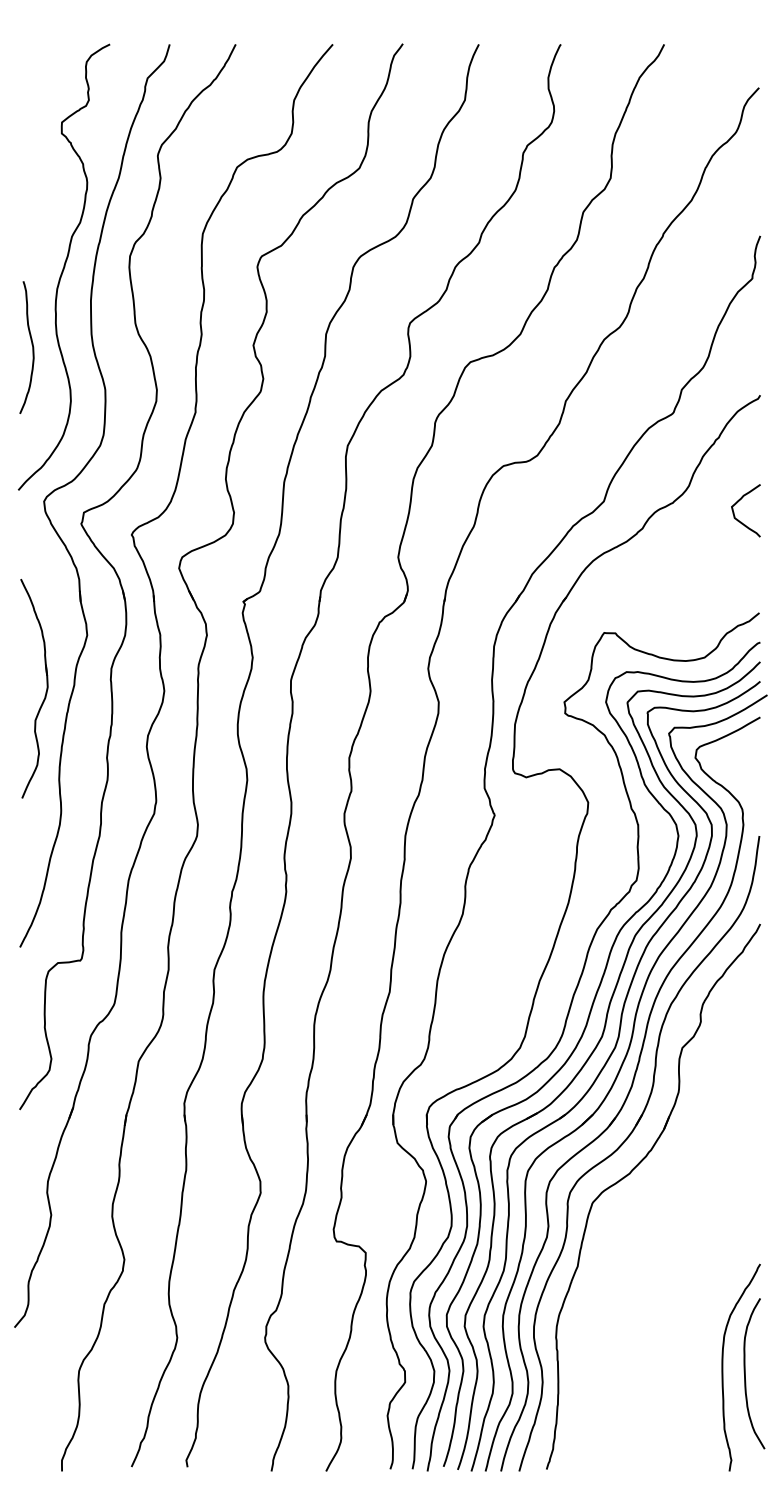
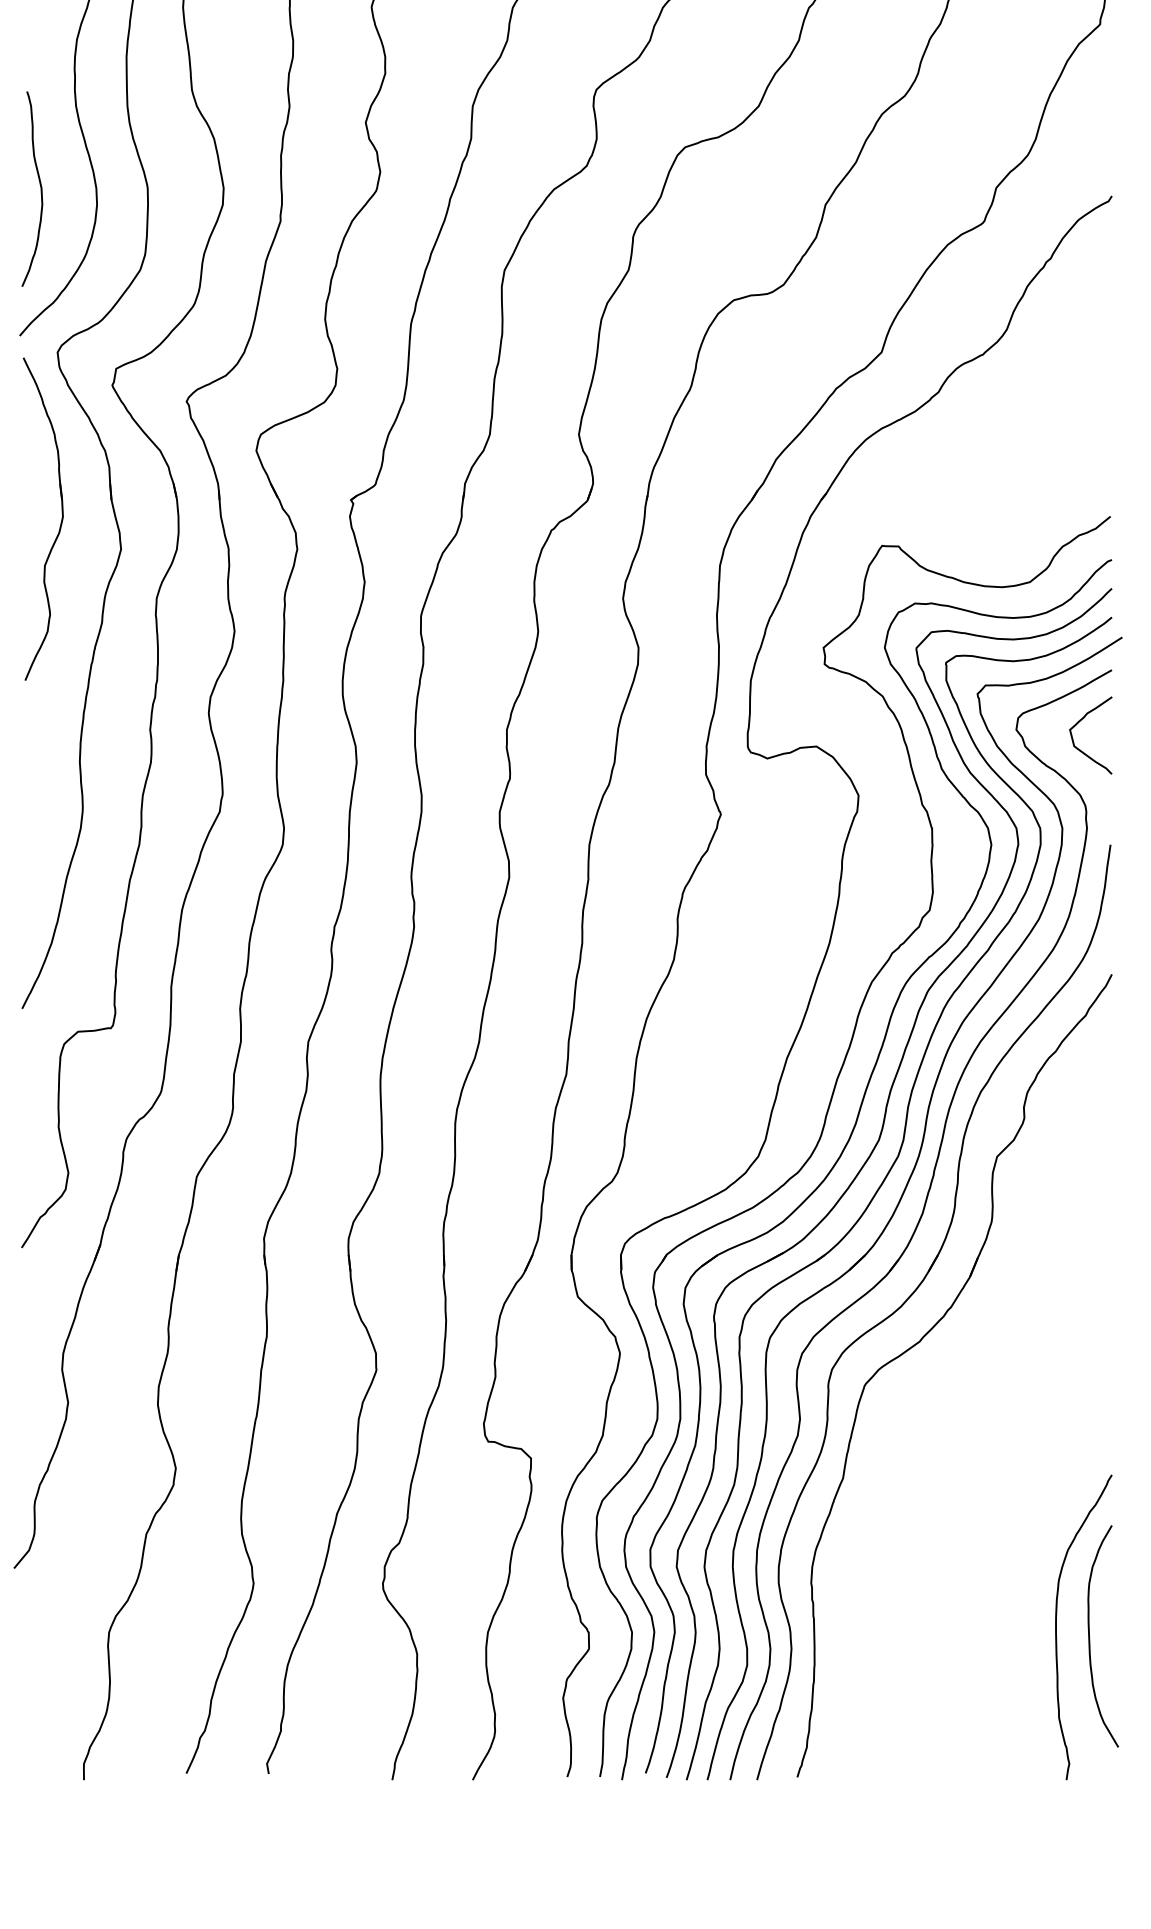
curve: (31, 344) -> (39, 184), moved
curve: (738, 502) -> (1079, 723), moved
part: (45, 691) -> (59, 523), moved

